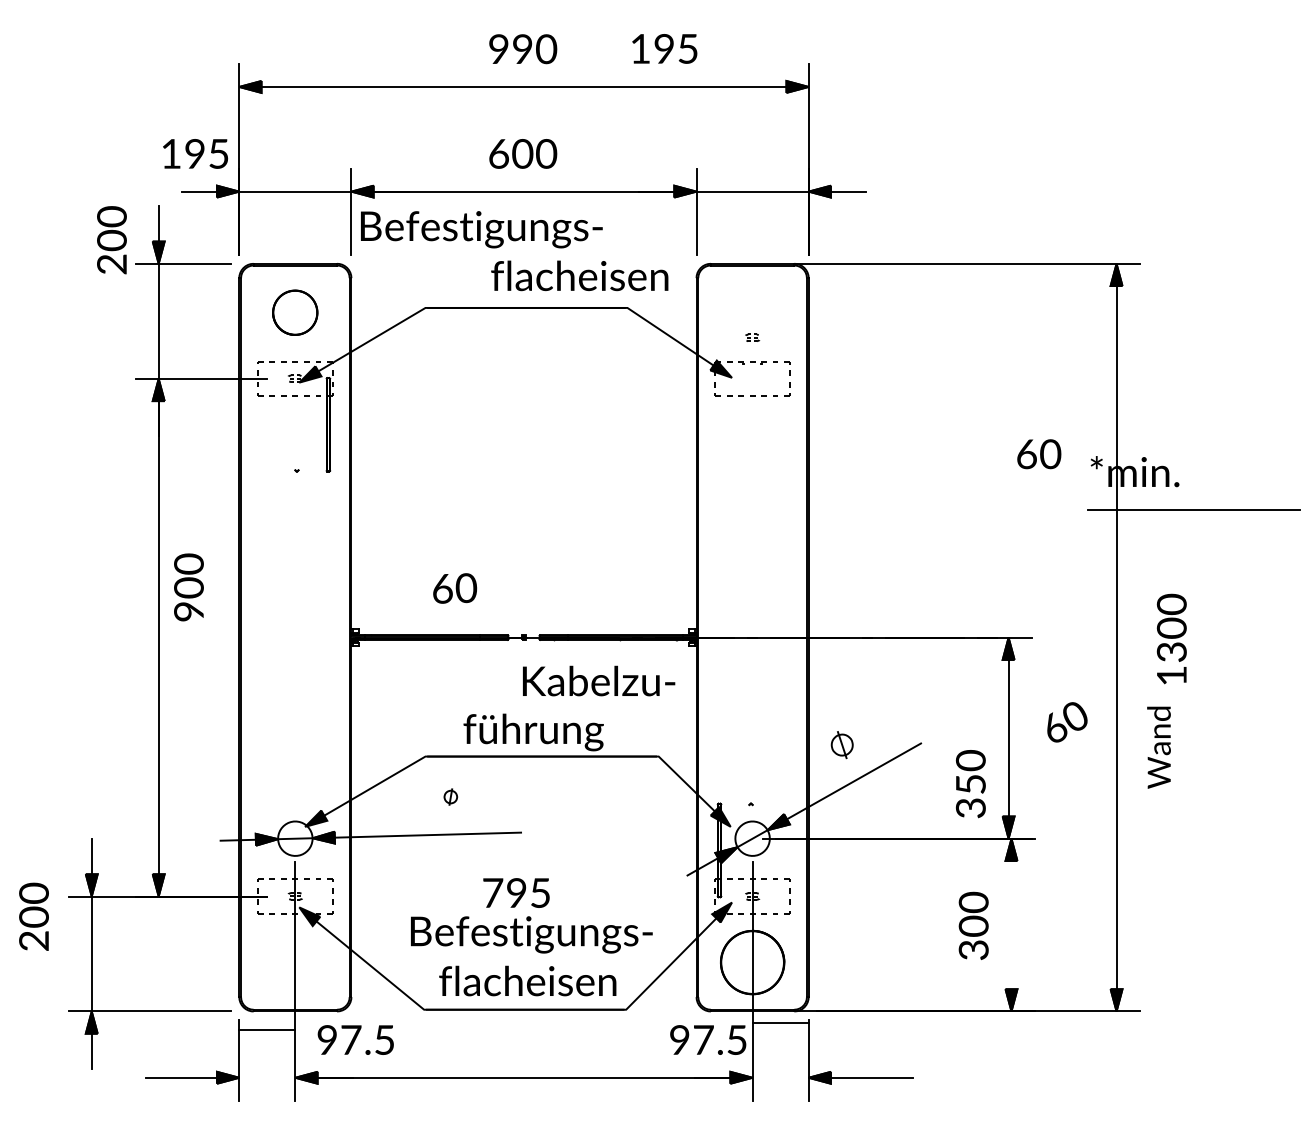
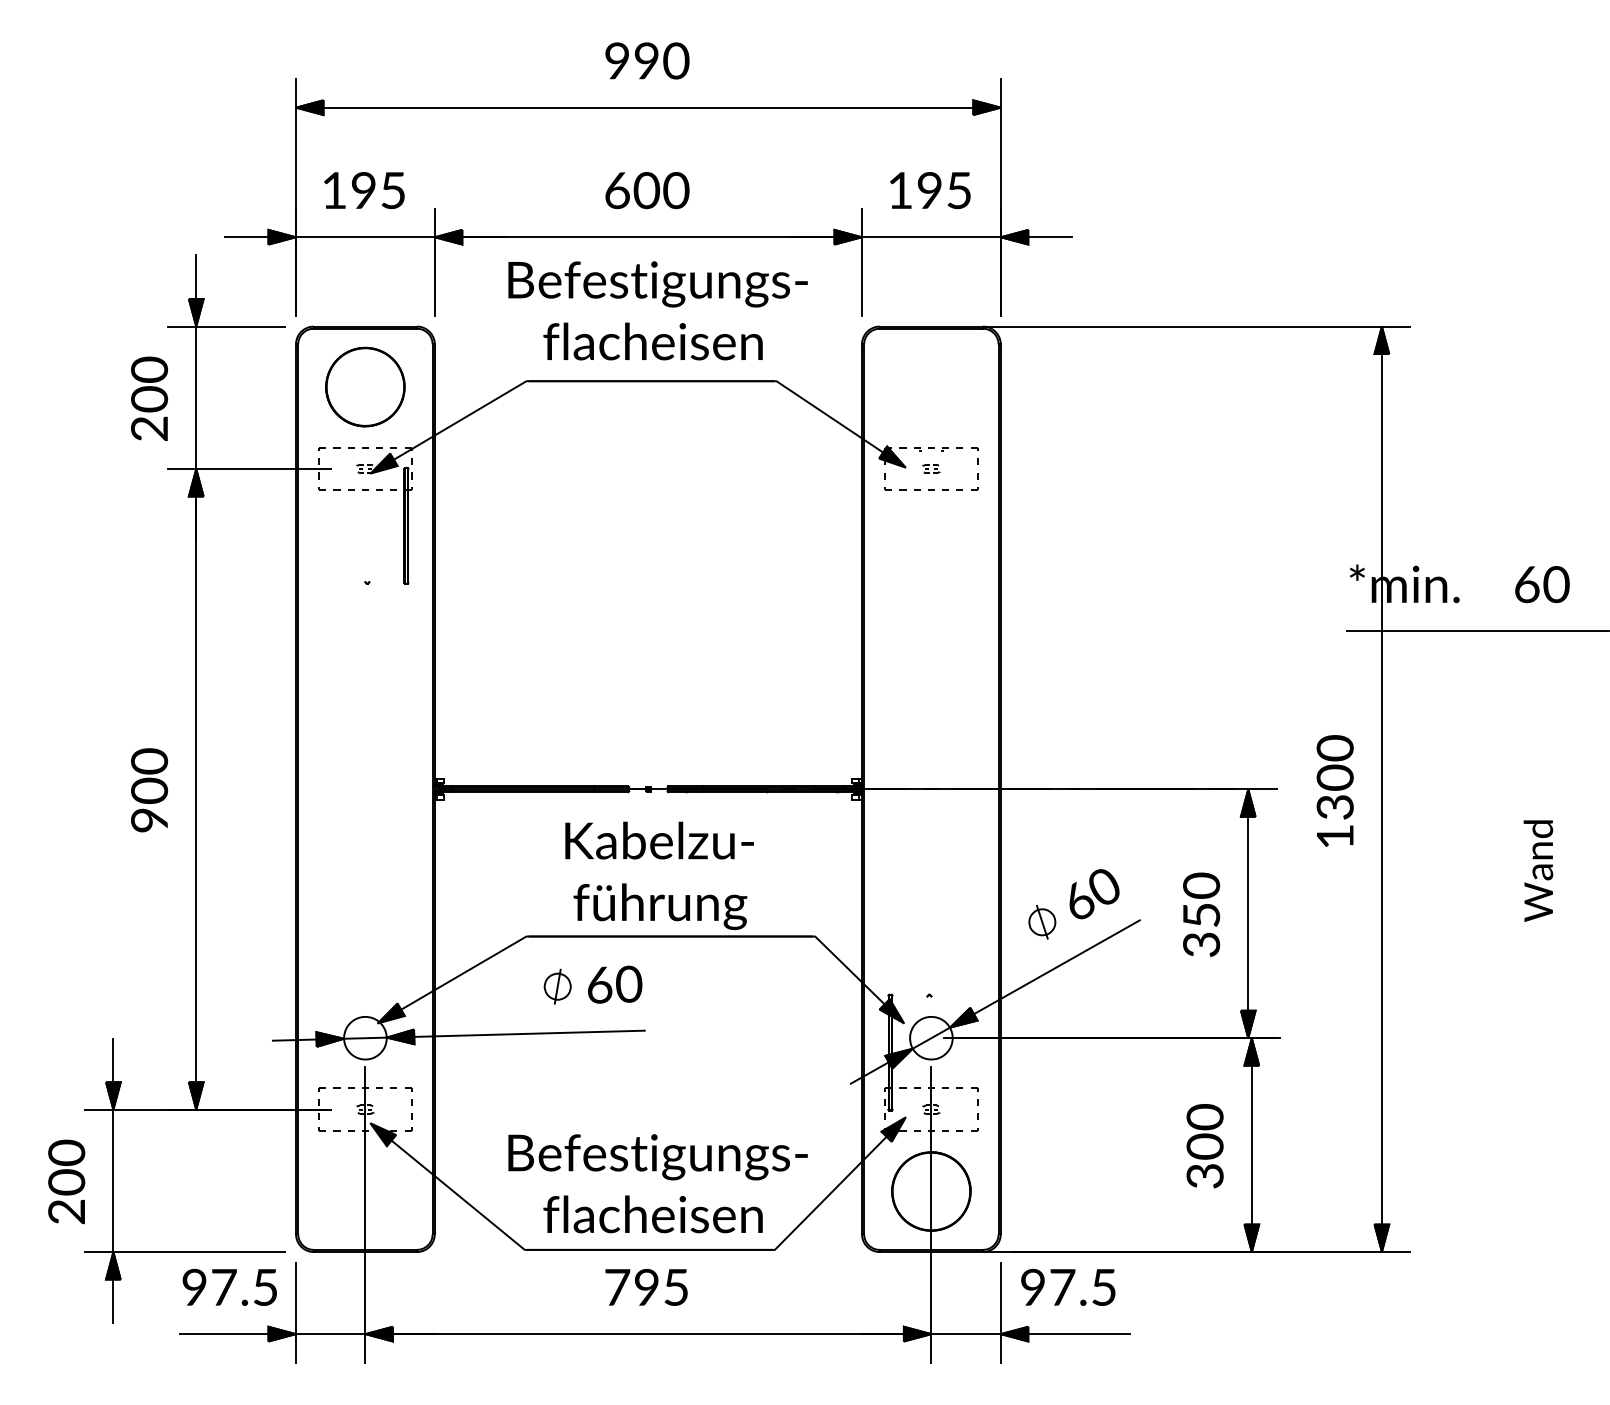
text: (664, 48) -> (930, 190), moved
text: (195, 153) -> (364, 190), moved
text: (481, 229) -> (657, 284), moved
text: (111, 240) -> (148, 399), moved
text: (579, 275) -> (652, 341), moved
part: (294, 312) -> (364, 386), size x1.43
part: (752, 337) -> (931, 468), moved
text: (1039, 454) -> (1542, 584), moved
text: (188, 587) -> (148, 790), moved
text: (455, 588) -> (615, 984), moved
text: (1171, 638) -> (1334, 790), moved
text: (599, 680) -> (660, 839), moved
text: (1067, 722) -> (1094, 894), moved
text: (1158, 747) -> (1537, 870), moved
text: (970, 784) -> (1201, 915), moved
part: (450, 796) -> (557, 985), size x1.67
text: (516, 892) -> (646, 1286), moved
text: (33, 916) -> (66, 1181), moved
line: (1011, 924) -> (1251, 1144), added
line: (780, 1022) -> (965, 1333), moved
line: (267, 1029) -> (330, 1333), moved
text: (355, 1039) -> (229, 1286), moved
text: (708, 1039) -> (1068, 1286), moved

